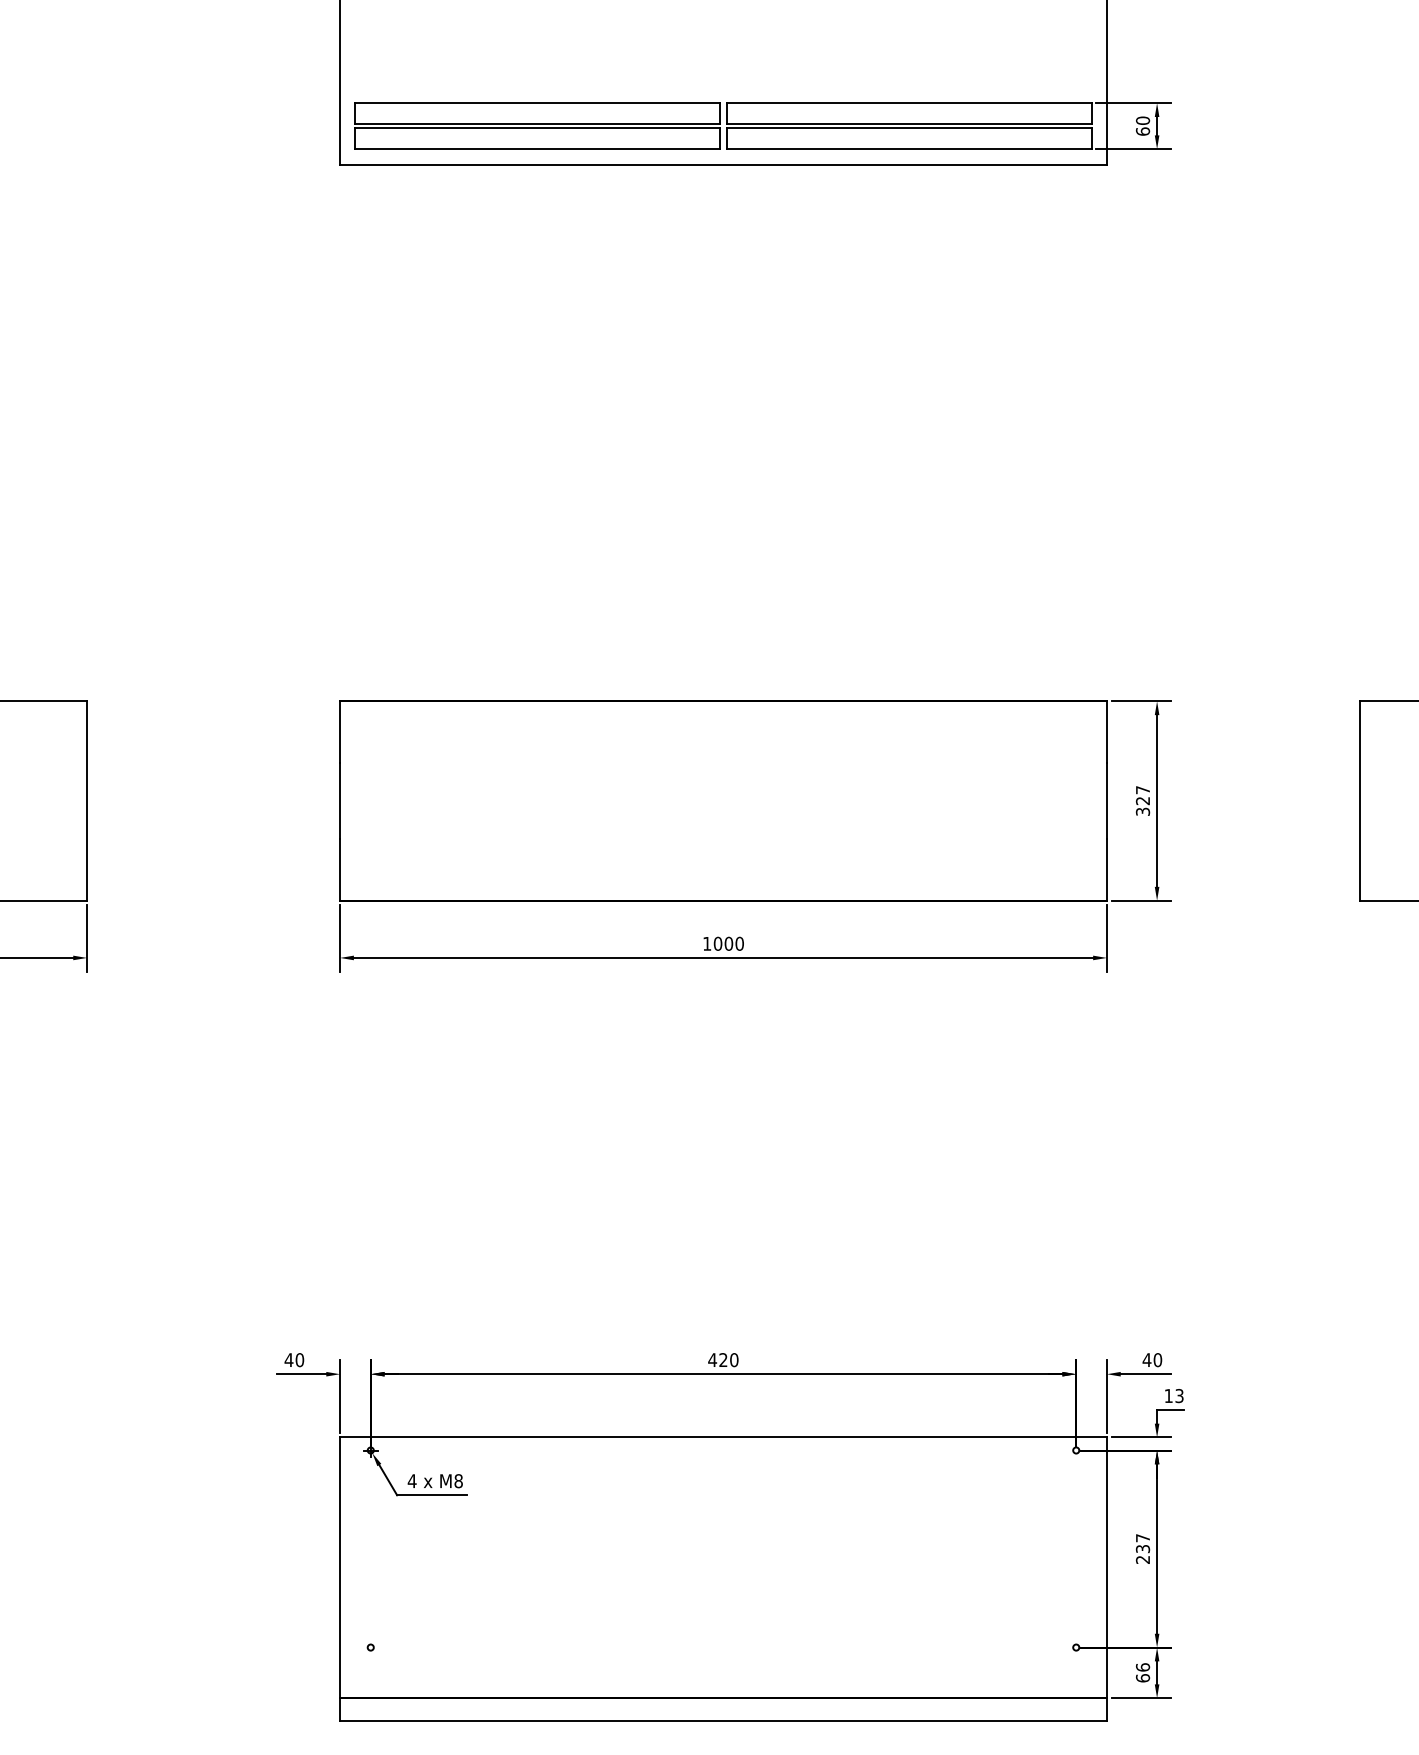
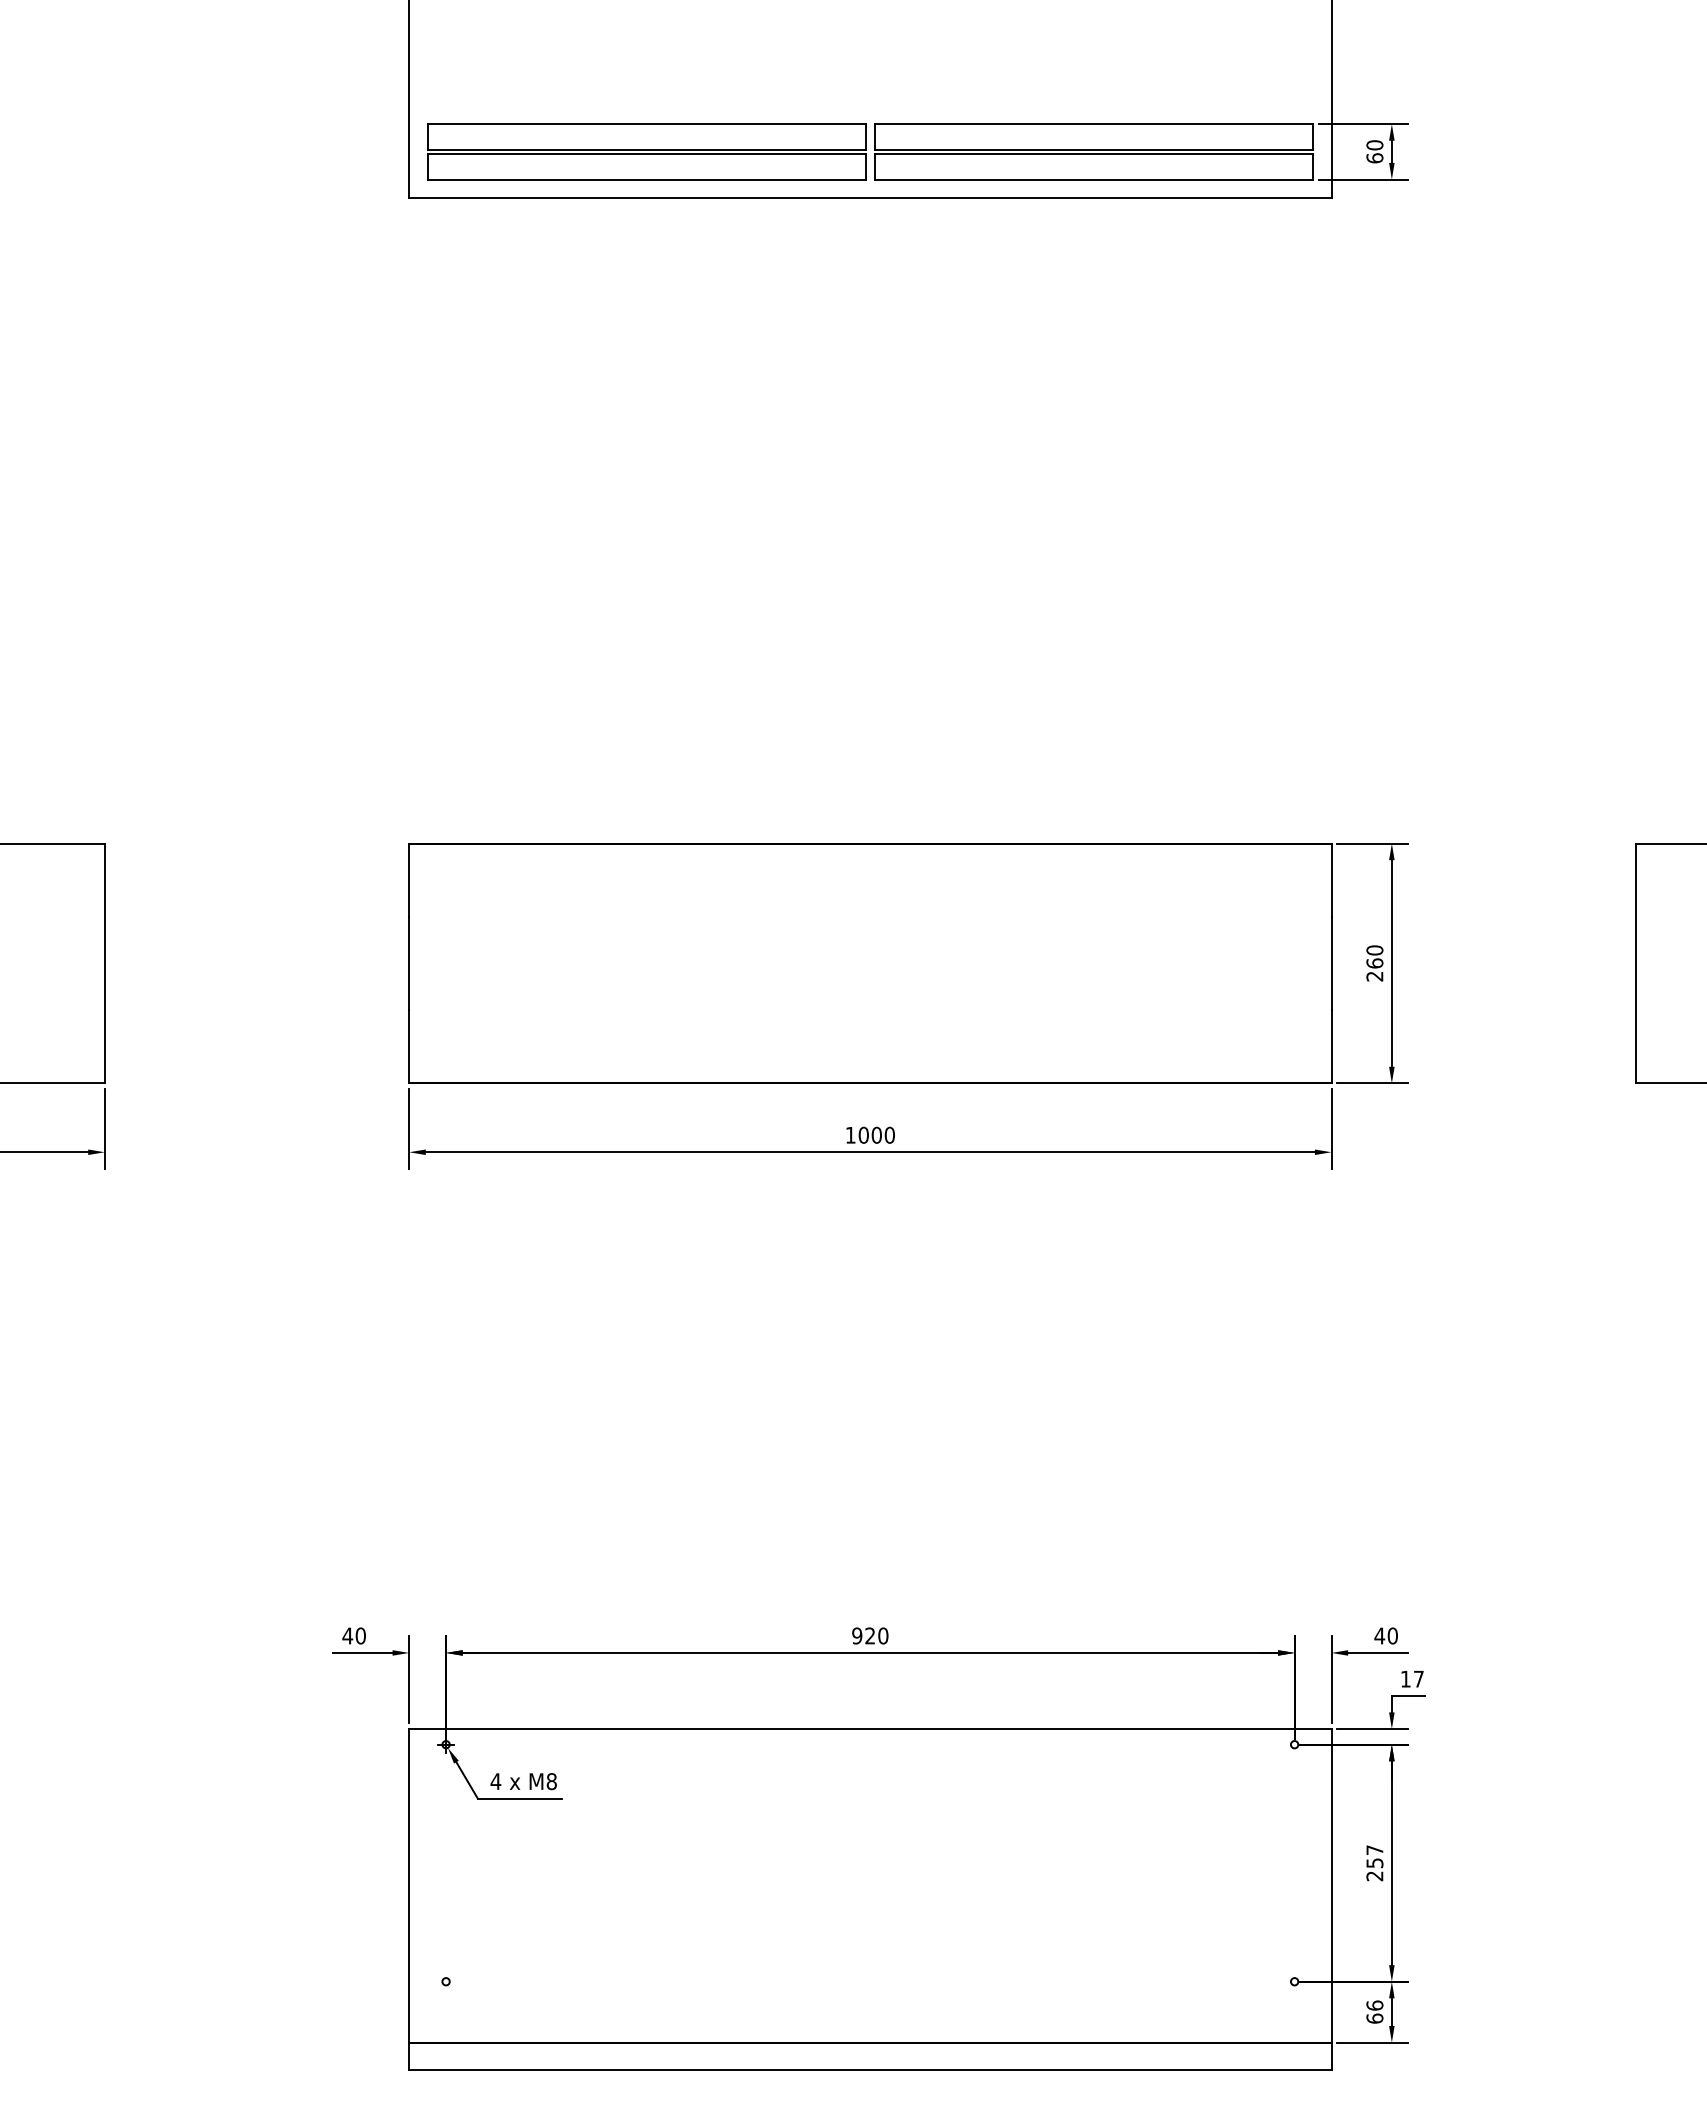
text: (1142, 801) -> (1374, 963), 327 -> 260
text: (711, 1359) -> (856, 1635), 420 -> 920
text: (1179, 1395) -> (1418, 1678), 13 -> 17
text: (1142, 1548) -> (1374, 1862), 237 -> 257

